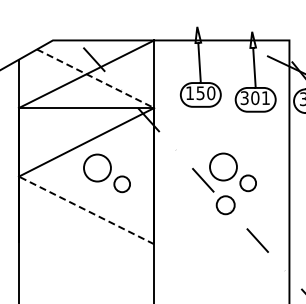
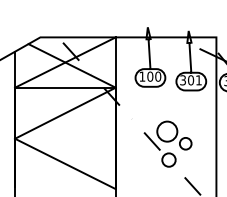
line: (95, 78) -> (72, 65), dashed -> solid
text: (200, 93) -> (150, 76), 150 -> 100
part: (106, 173) -> (80, 136), removed
line: (86, 210) -> (65, 163), dashed -> solid

